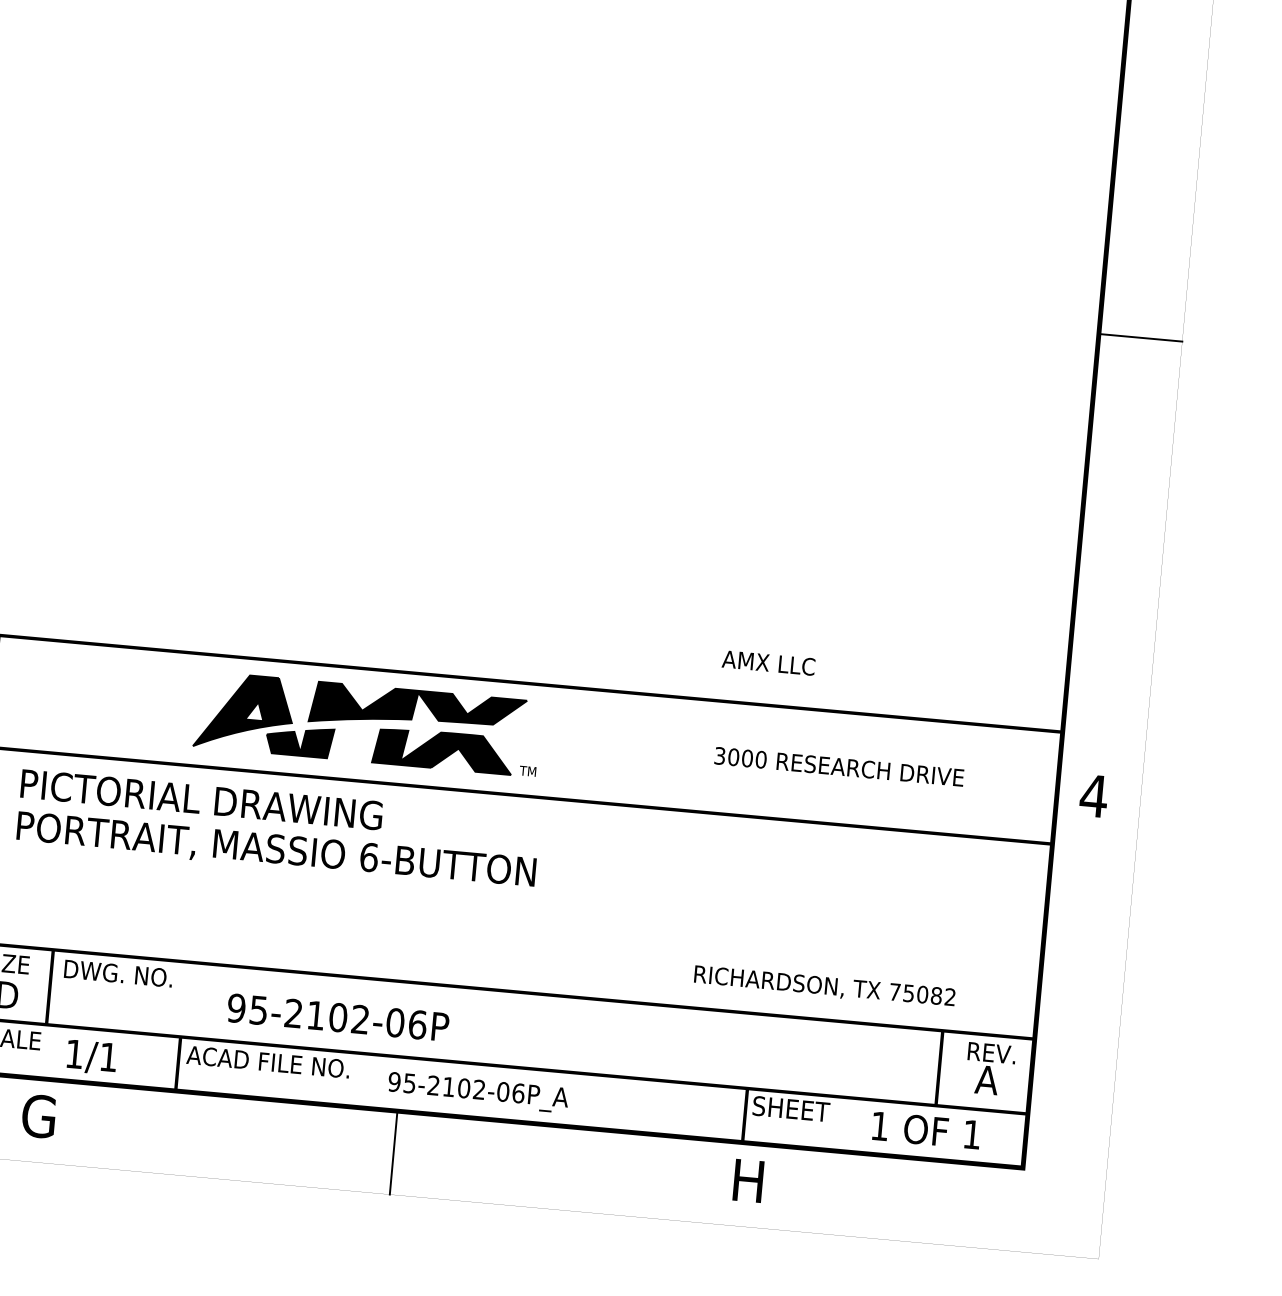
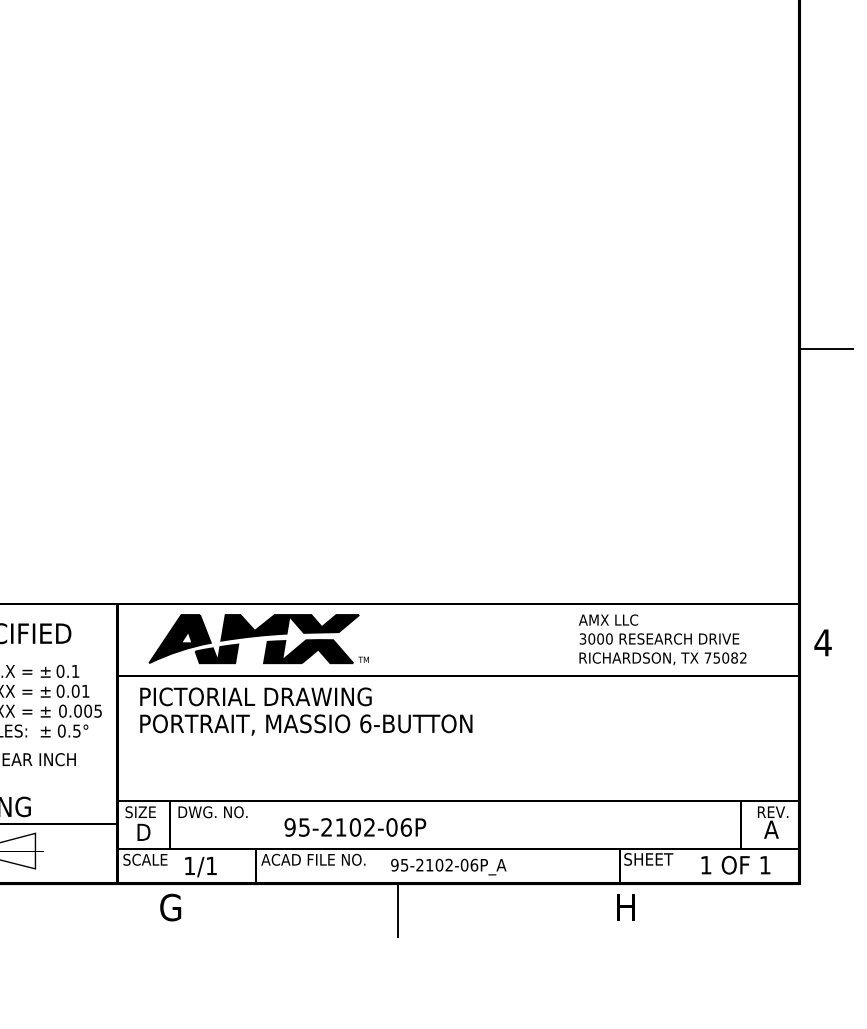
text: (768, 662) -> (608, 619), moved
part: (366, 724) -> (258, 639), moved
text: (824, 986) -> (662, 658), moved

